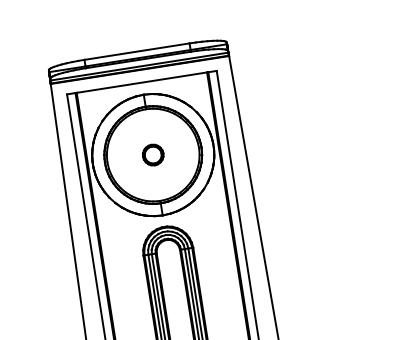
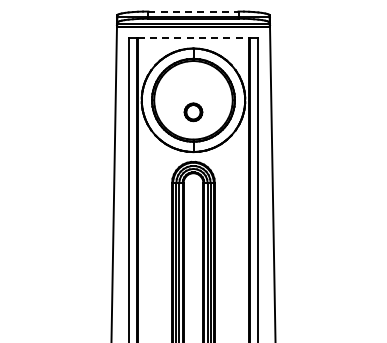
line: (137, 51) -> (193, 11), solid -> dashed
line: (141, 83) -> (193, 38), solid -> dashed
part: (153, 155) -> (193, 112), moved

